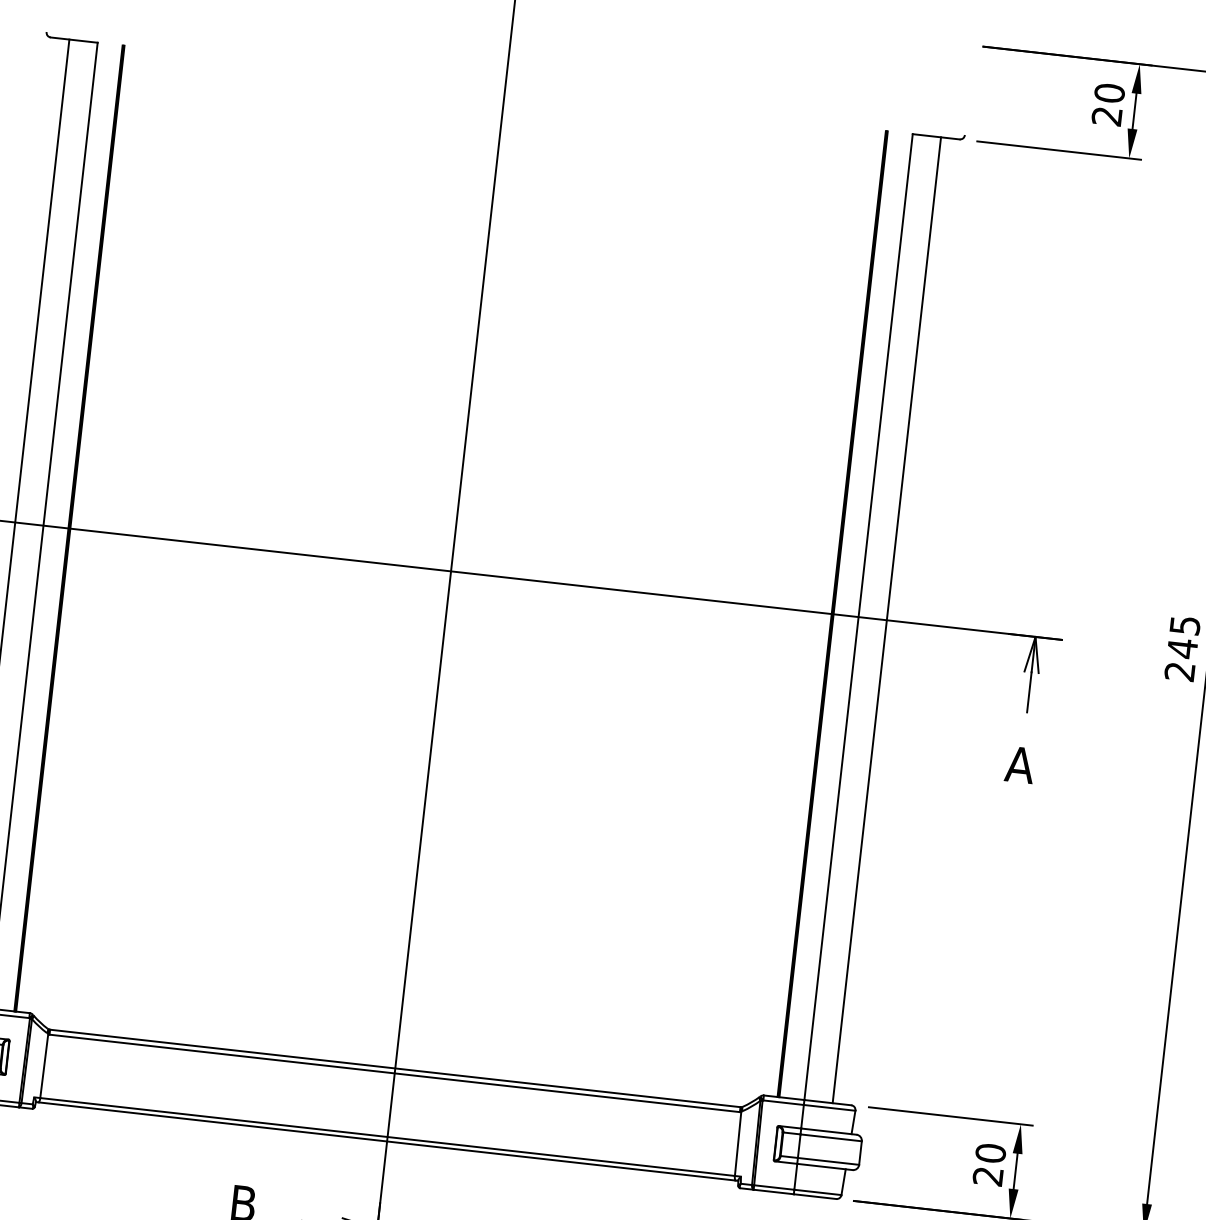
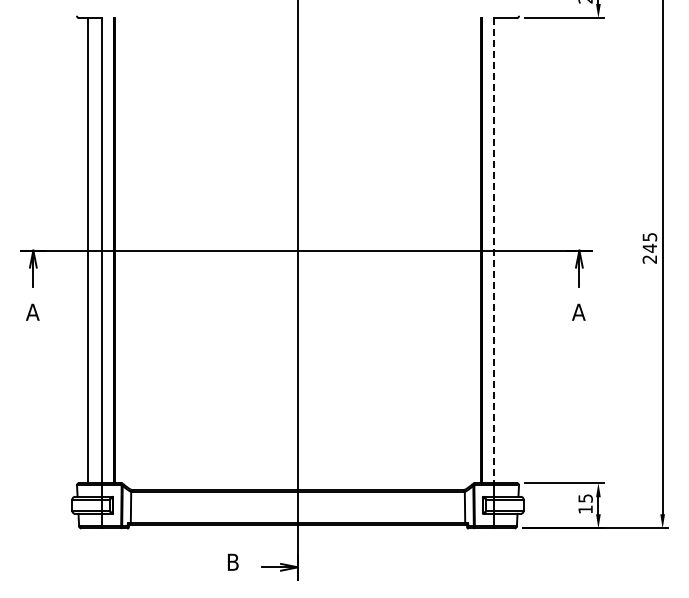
line: (858, 618) -> (494, 251), solid -> dashed
line: (886, 619) -> (507, 250), removed
text: (989, 1163) -> (585, 503), 20 -> 15

